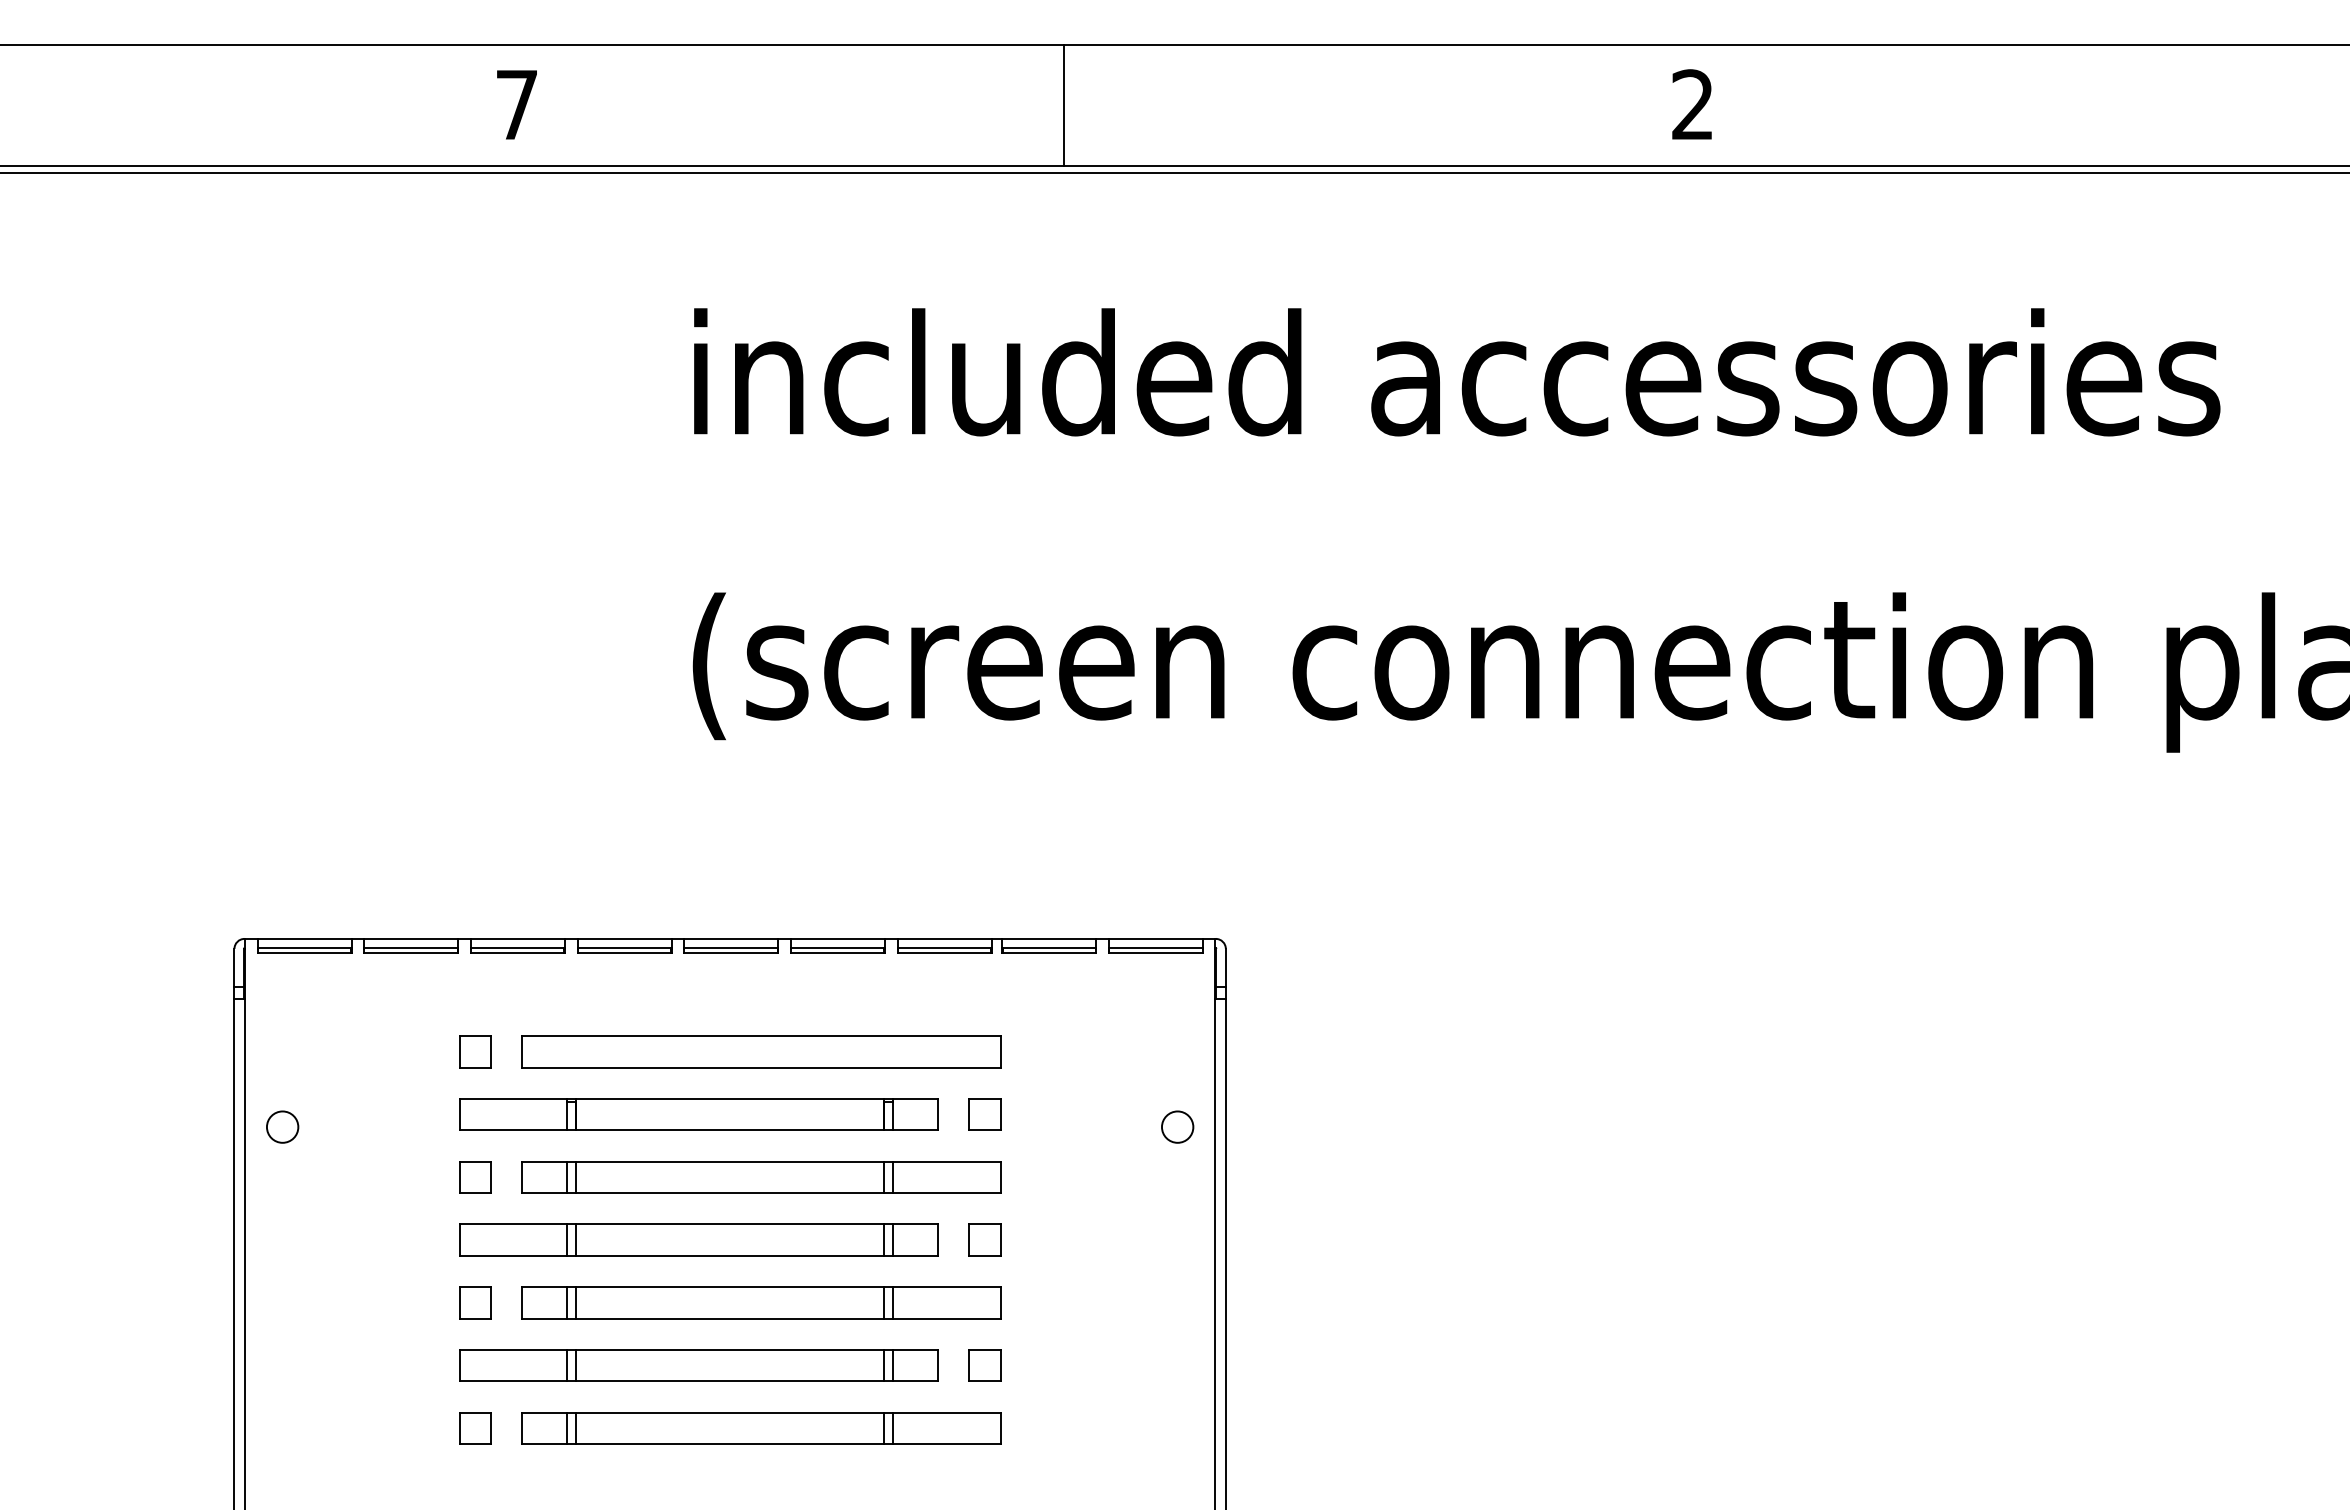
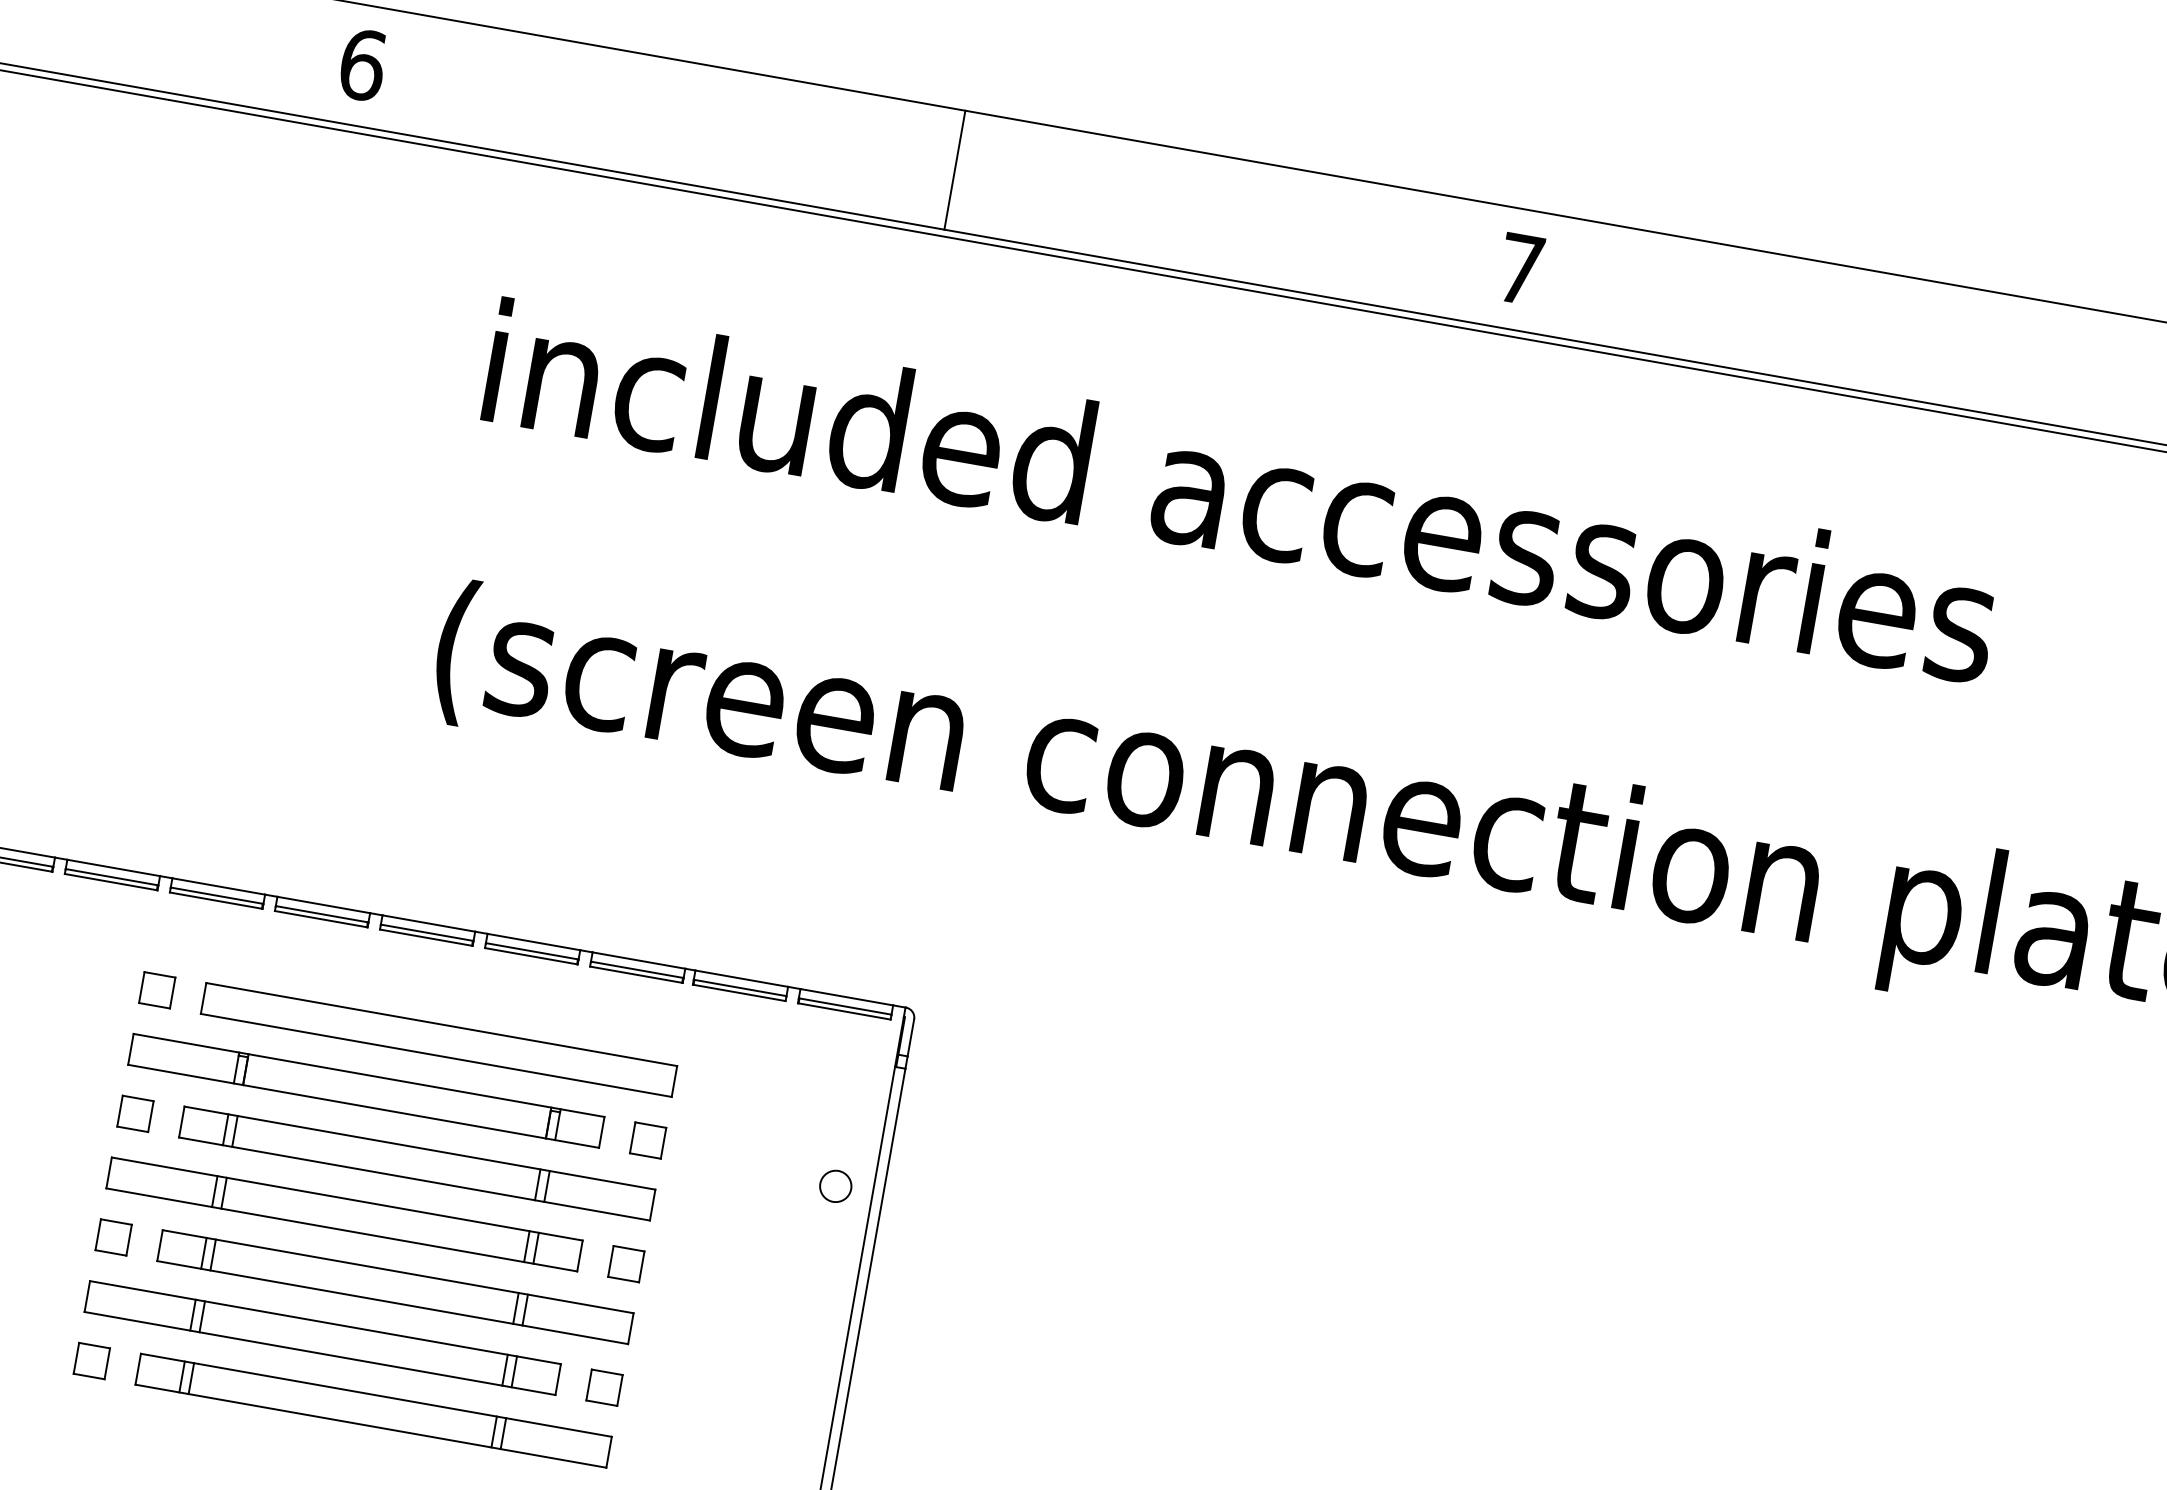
text: (517, 104) -> (363, 64), 7 -> 6
text: (1692, 104) -> (1520, 268), 2 -> 7
line: (1063, 105) -> (954, 170), moved

